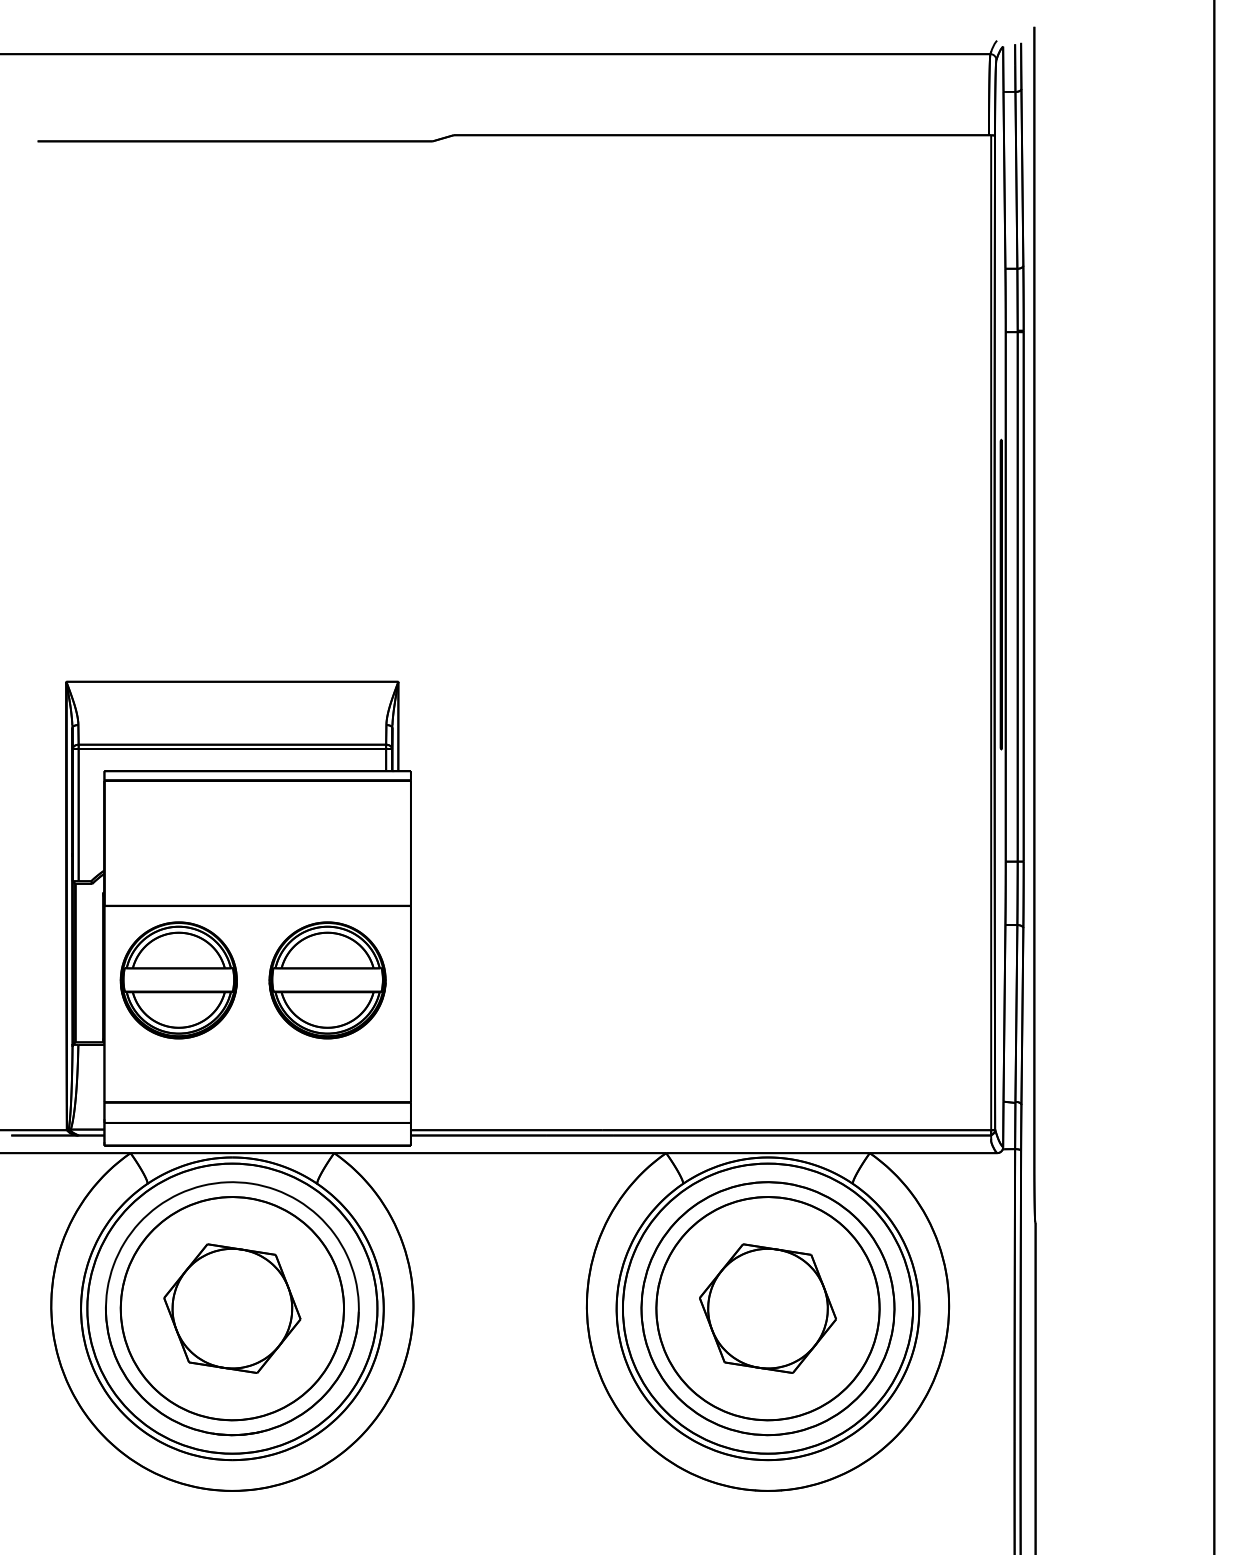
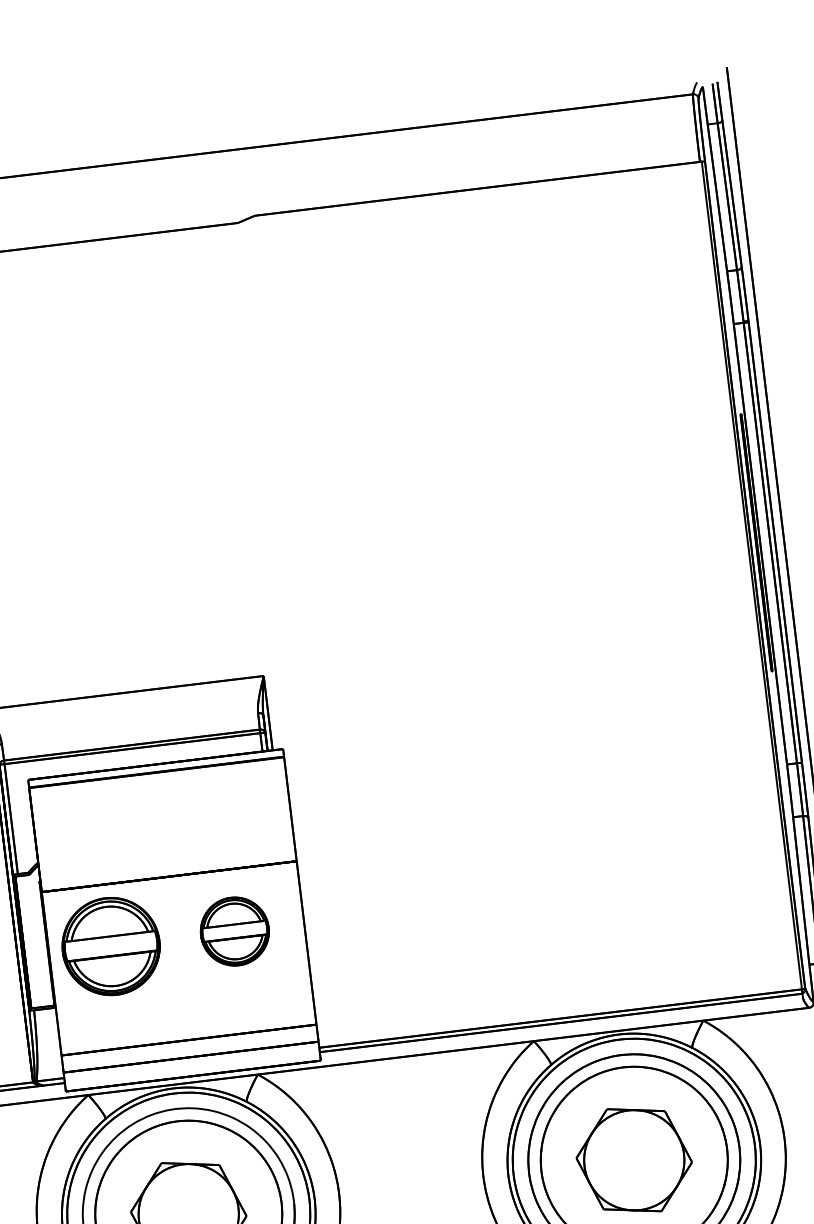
part: (327, 980) -> (234, 931), size x0.7

